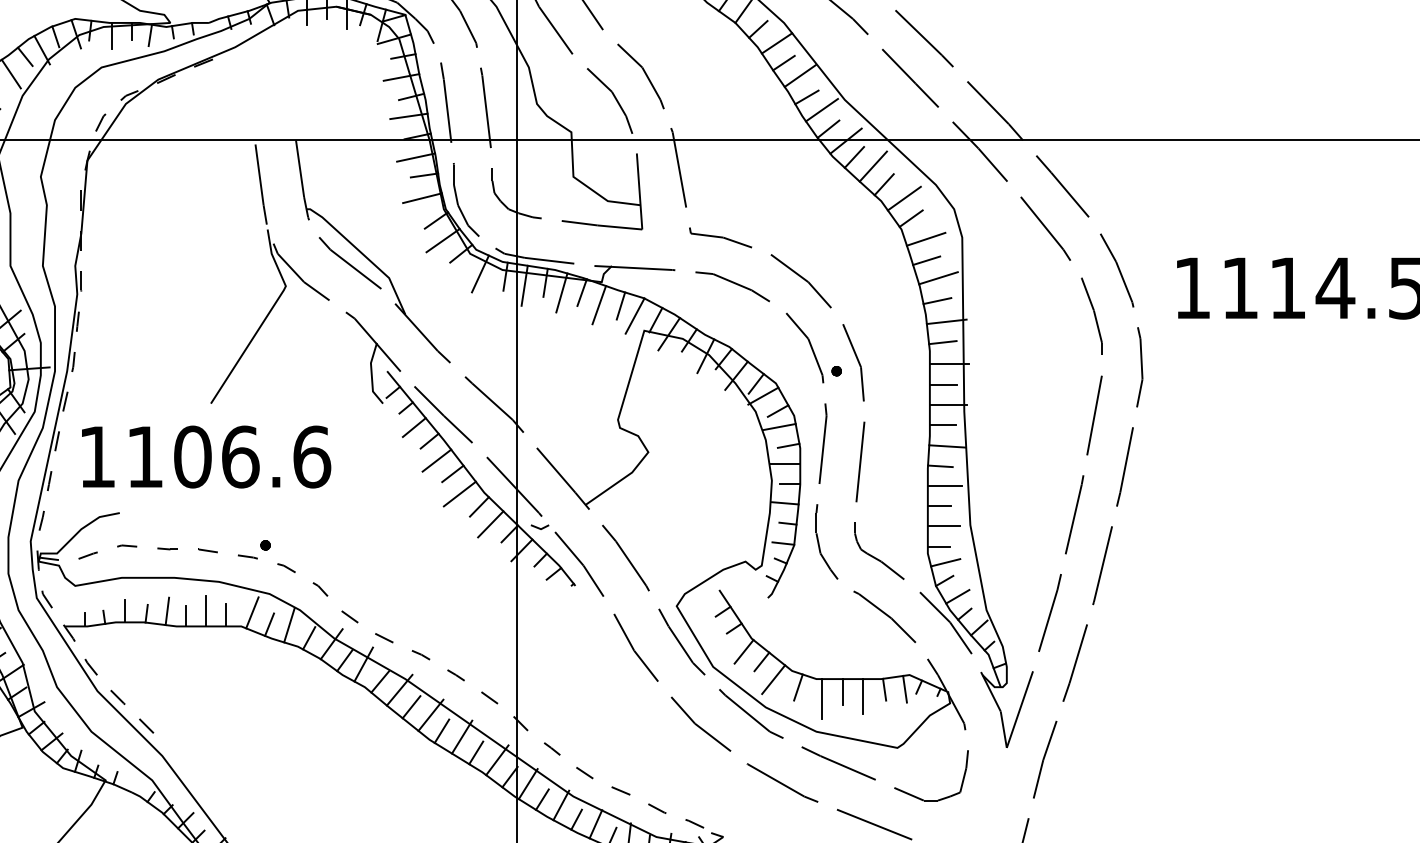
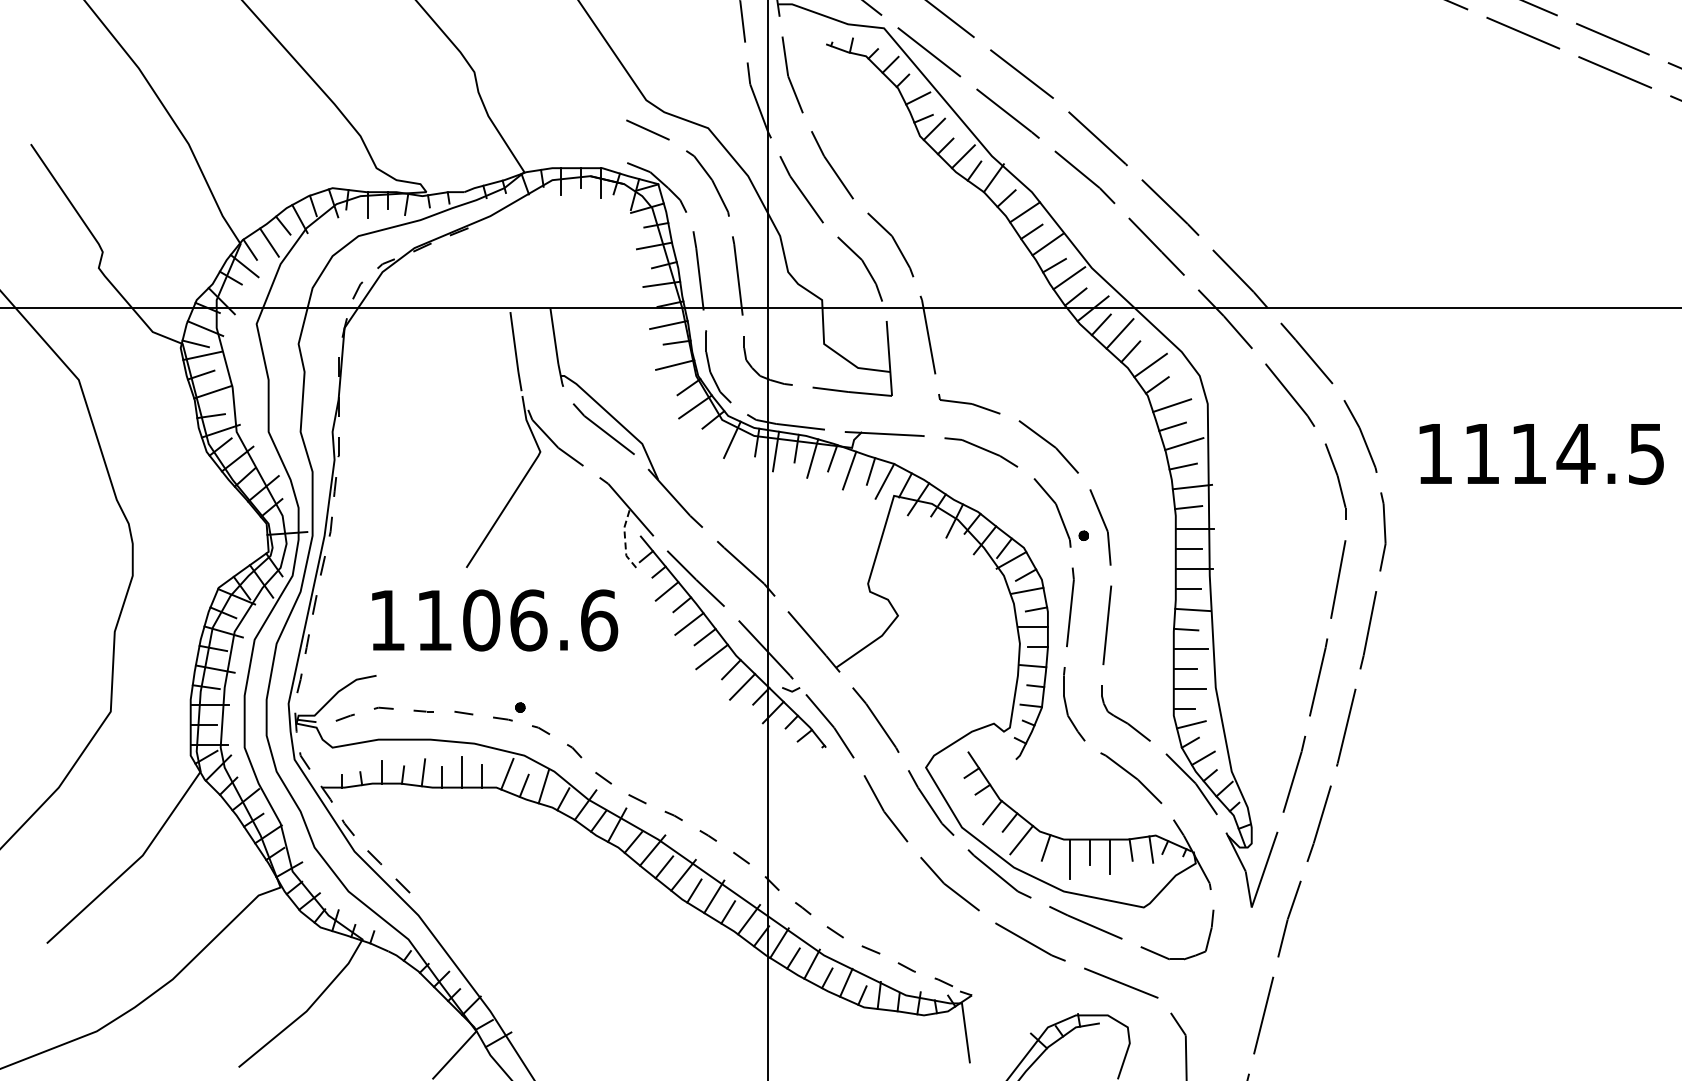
line: (372, 374) -> (625, 539), solid -> dashed
text: (206, 457) -> (495, 620), moved

